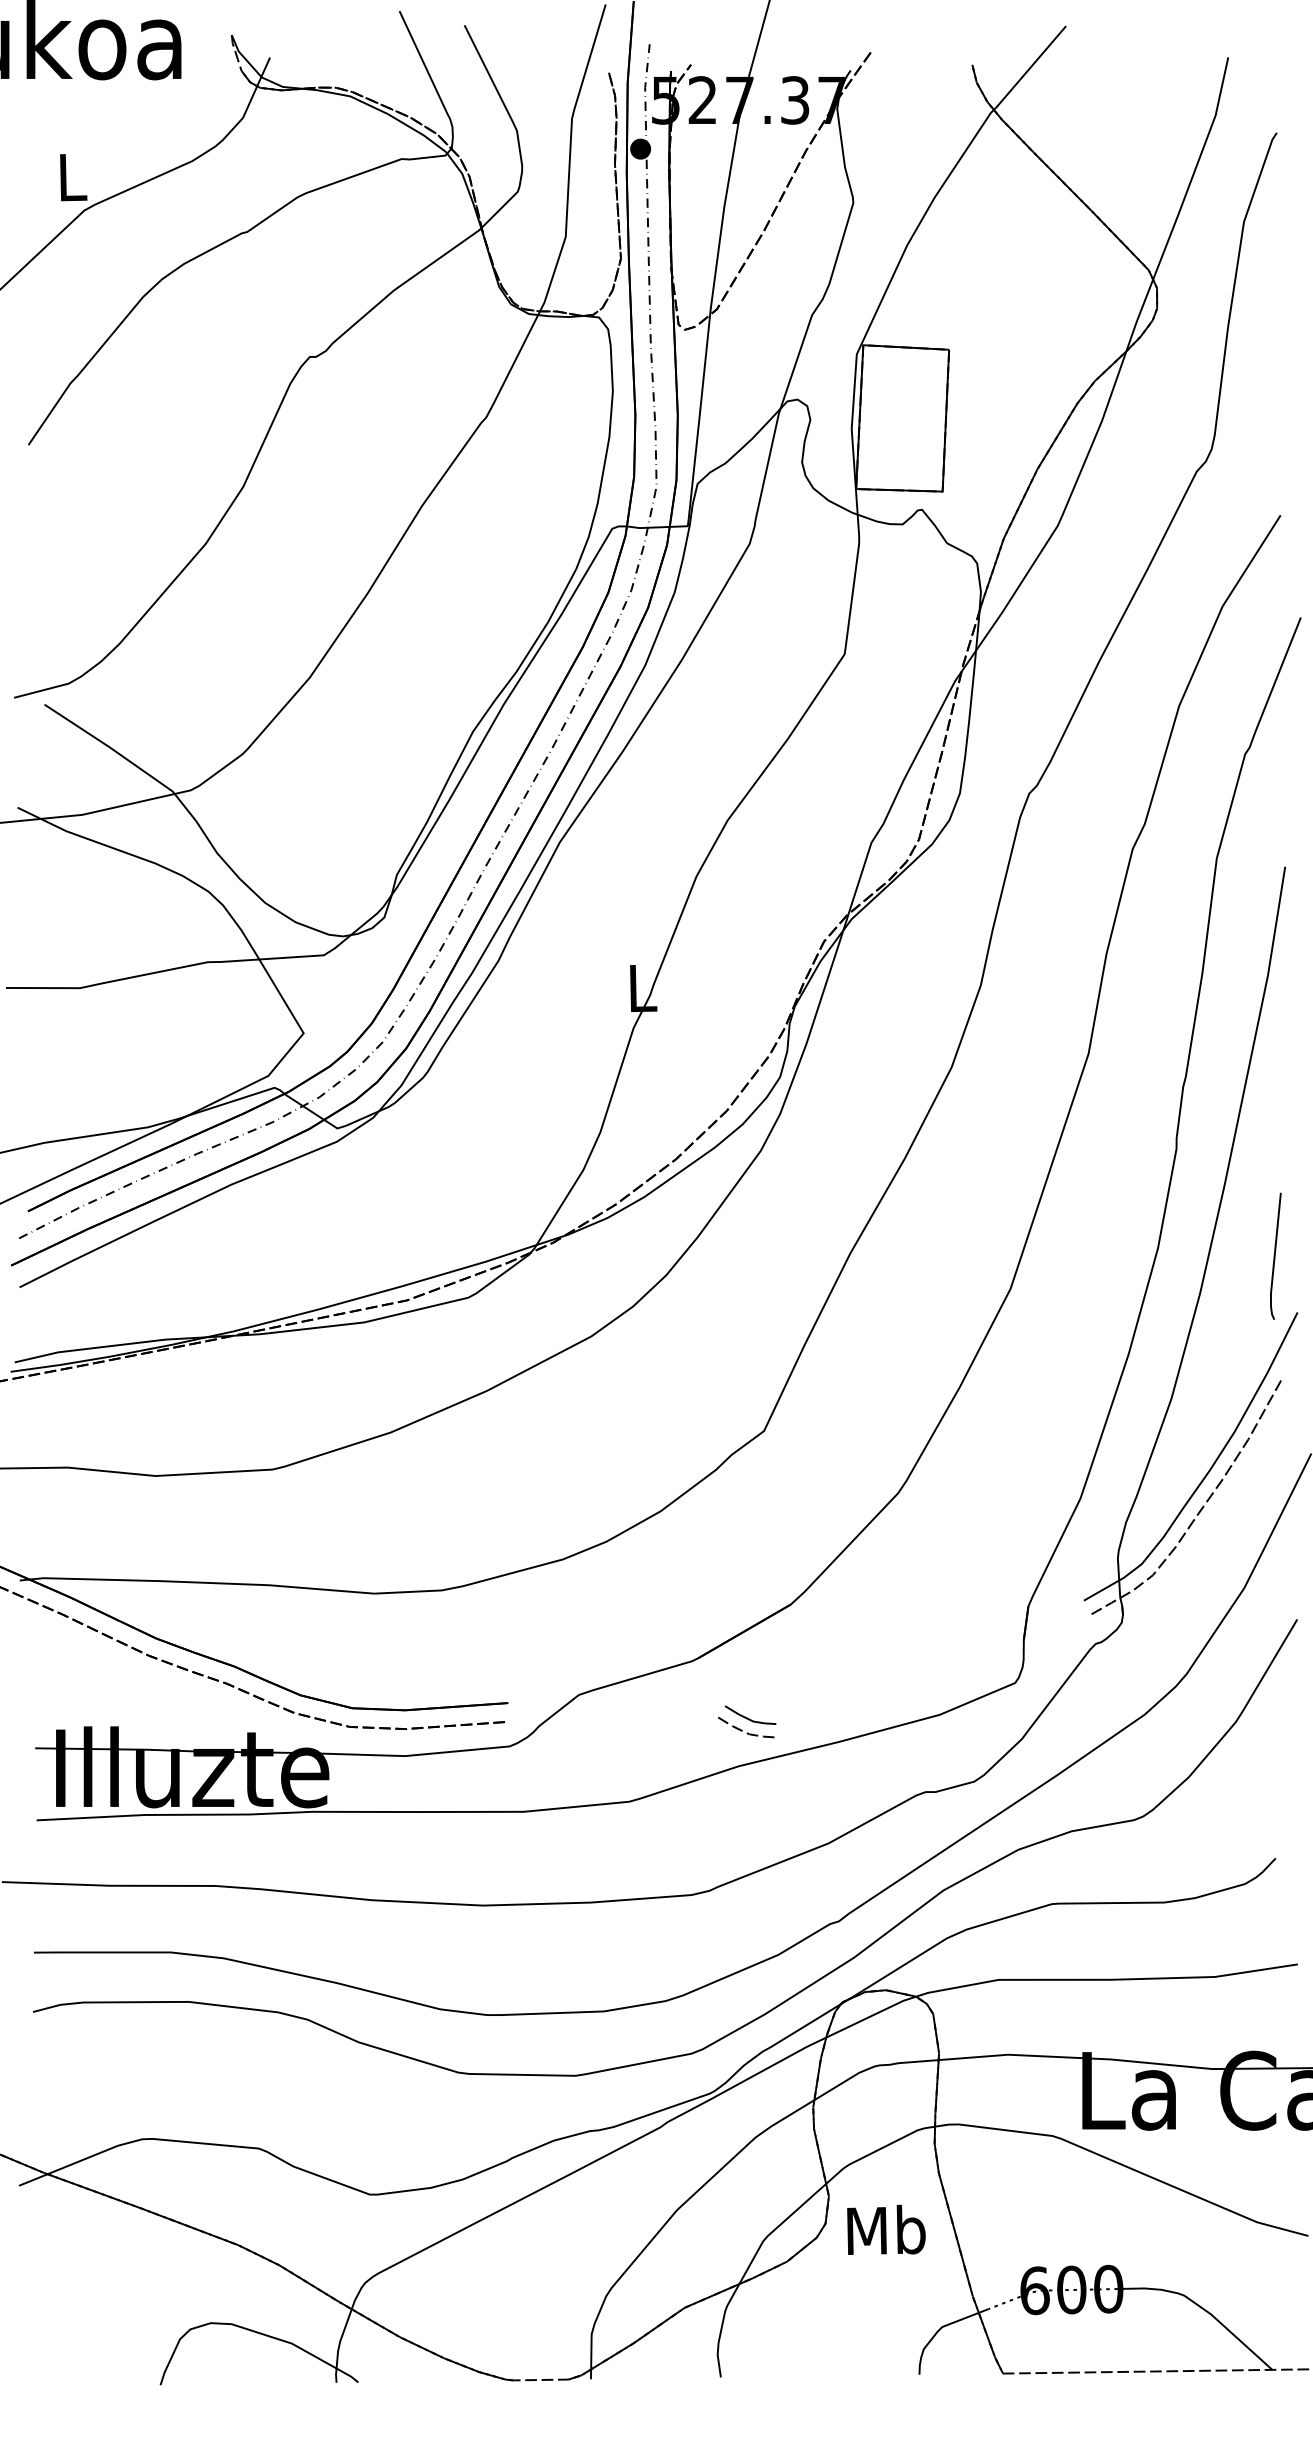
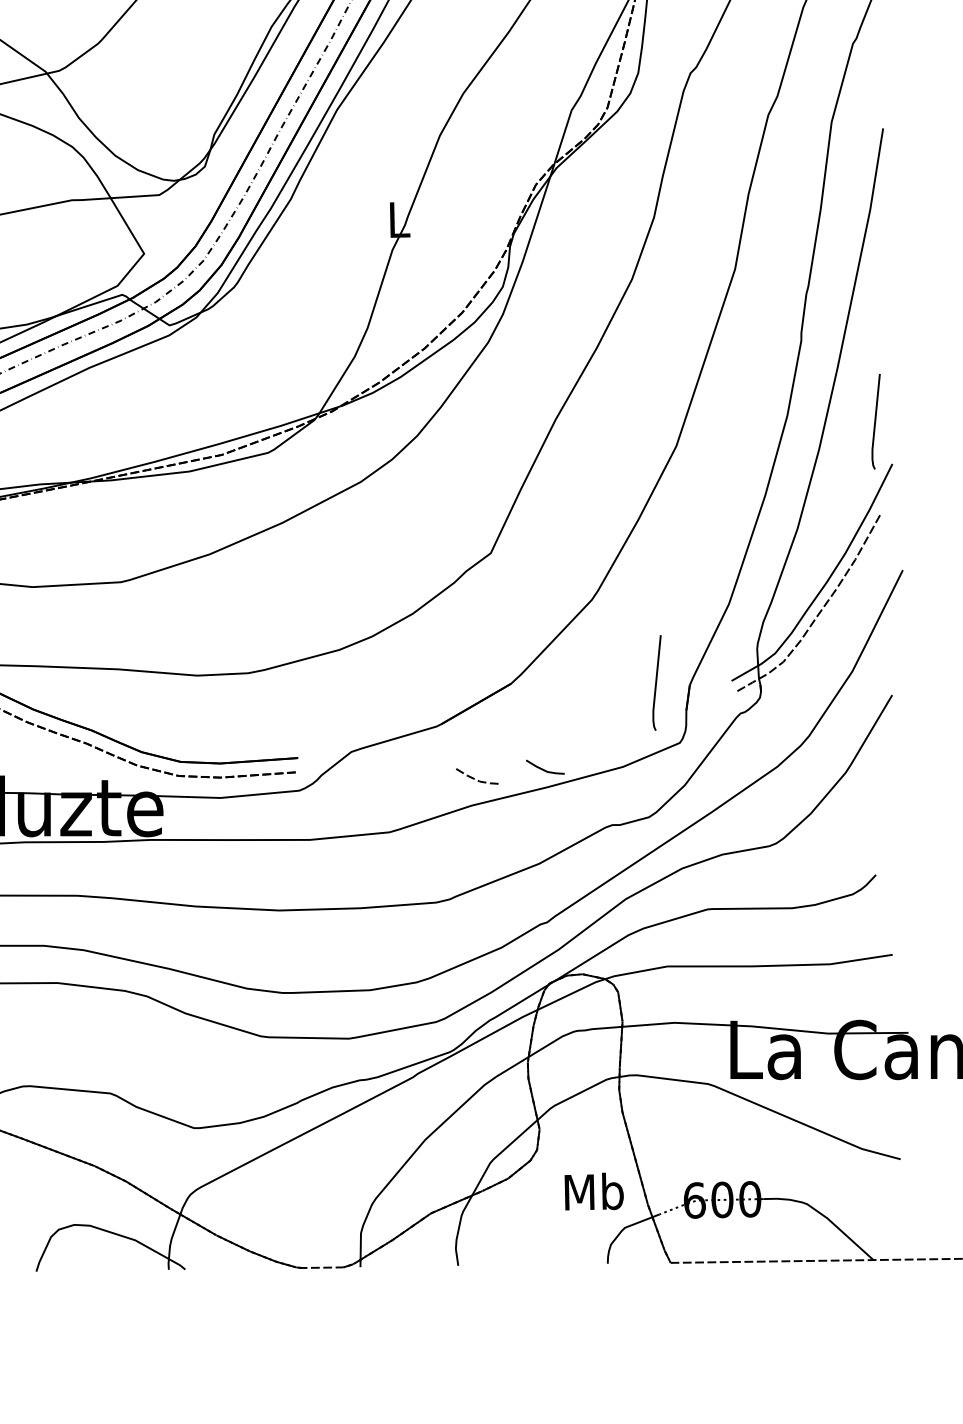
line: (984, 1602) -> (656, 682), added
line: (749, 1718) -> (544, 769), moved
text: (886, 2229) -> (594, 1191), moved

